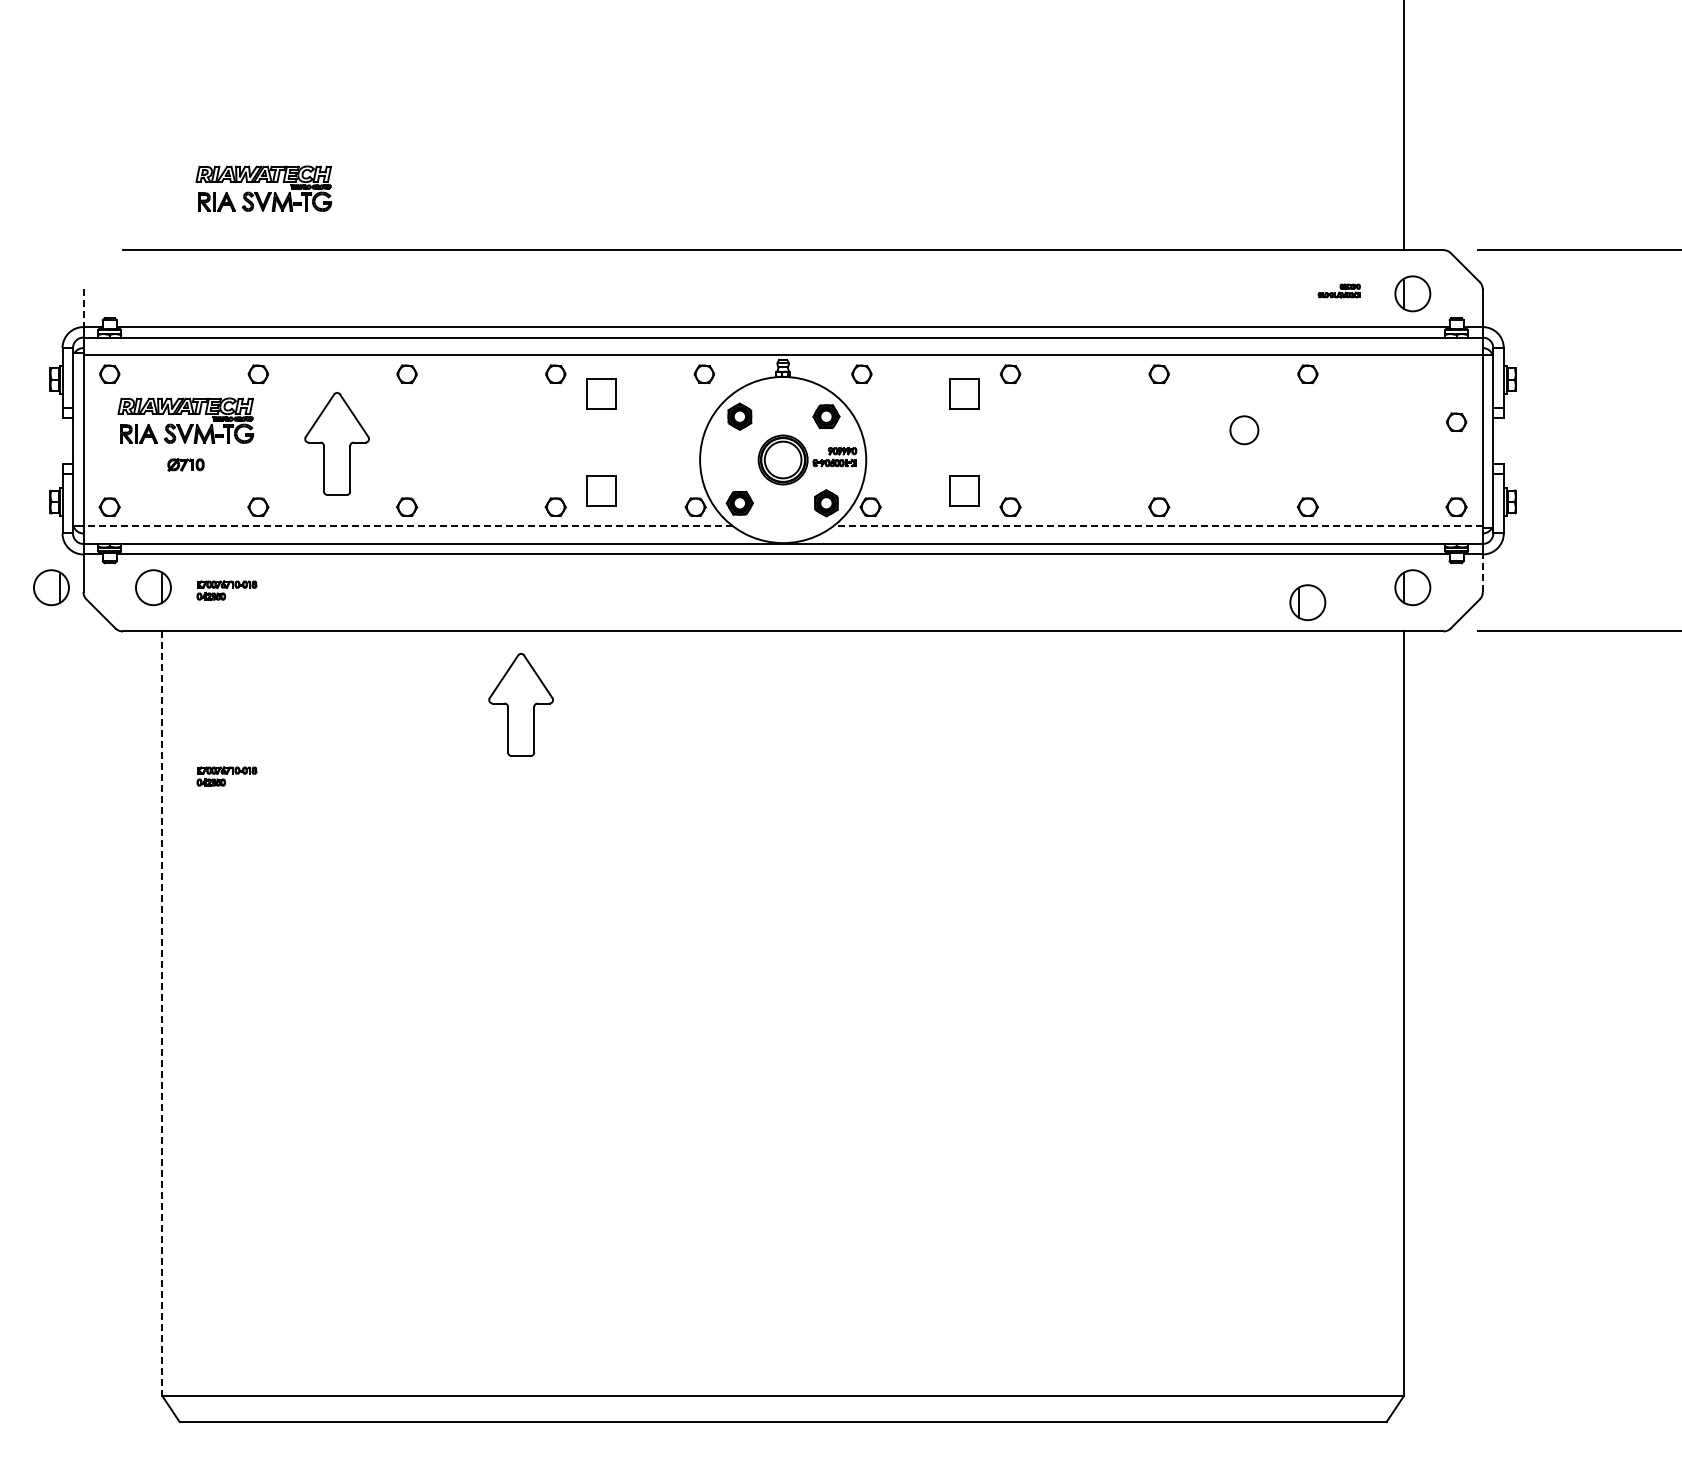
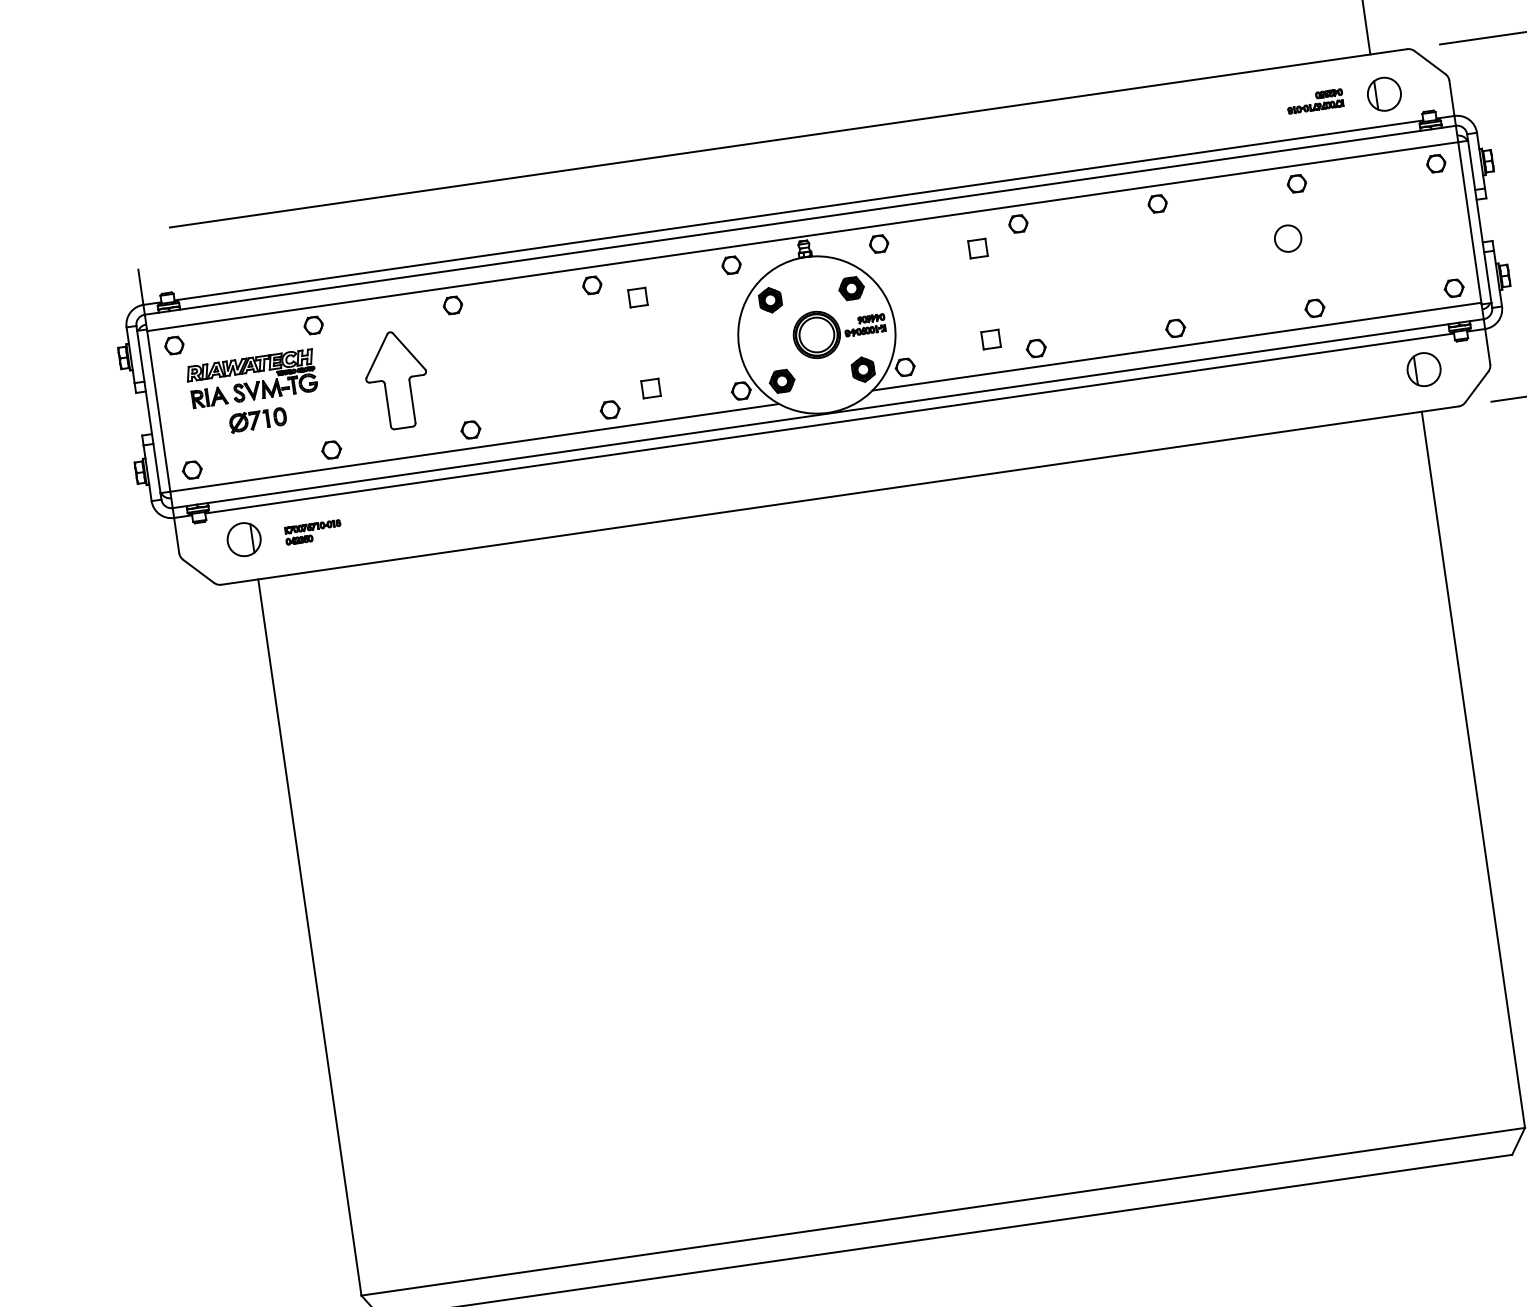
part: (268, 192) -> (298, 153), removed
part: (1338, 290) -> (1314, 101), size x1.43
line: (83, 308) -> (140, 287), dashed -> solid
part: (601, 393) -> (637, 297), size x0.62
part: (964, 393) -> (977, 248), size x0.62
part: (1456, 422) -> (1436, 163), moved
circle: (1244, 430) -> (1288, 238), moved
part: (185, 464) -> (257, 419), size x1.67
part: (601, 490) -> (650, 388), size x0.62
part: (964, 490) -> (990, 339), size x0.62
line: (408, 526) -> (474, 447), dashed -> solid
line: (1157, 526) -> (1176, 346), dashed -> solid
line: (1482, 573) -> (1487, 346), dashed -> solid
part: (51, 587) -> (148, 553), removed
part: (1307, 602) -> (1327, 397), removed
part: (520, 704) -> (603, 599), removed
part: (226, 776) -> (338, 706), removed
line: (162, 1014) -> (310, 938), dashed -> solid

